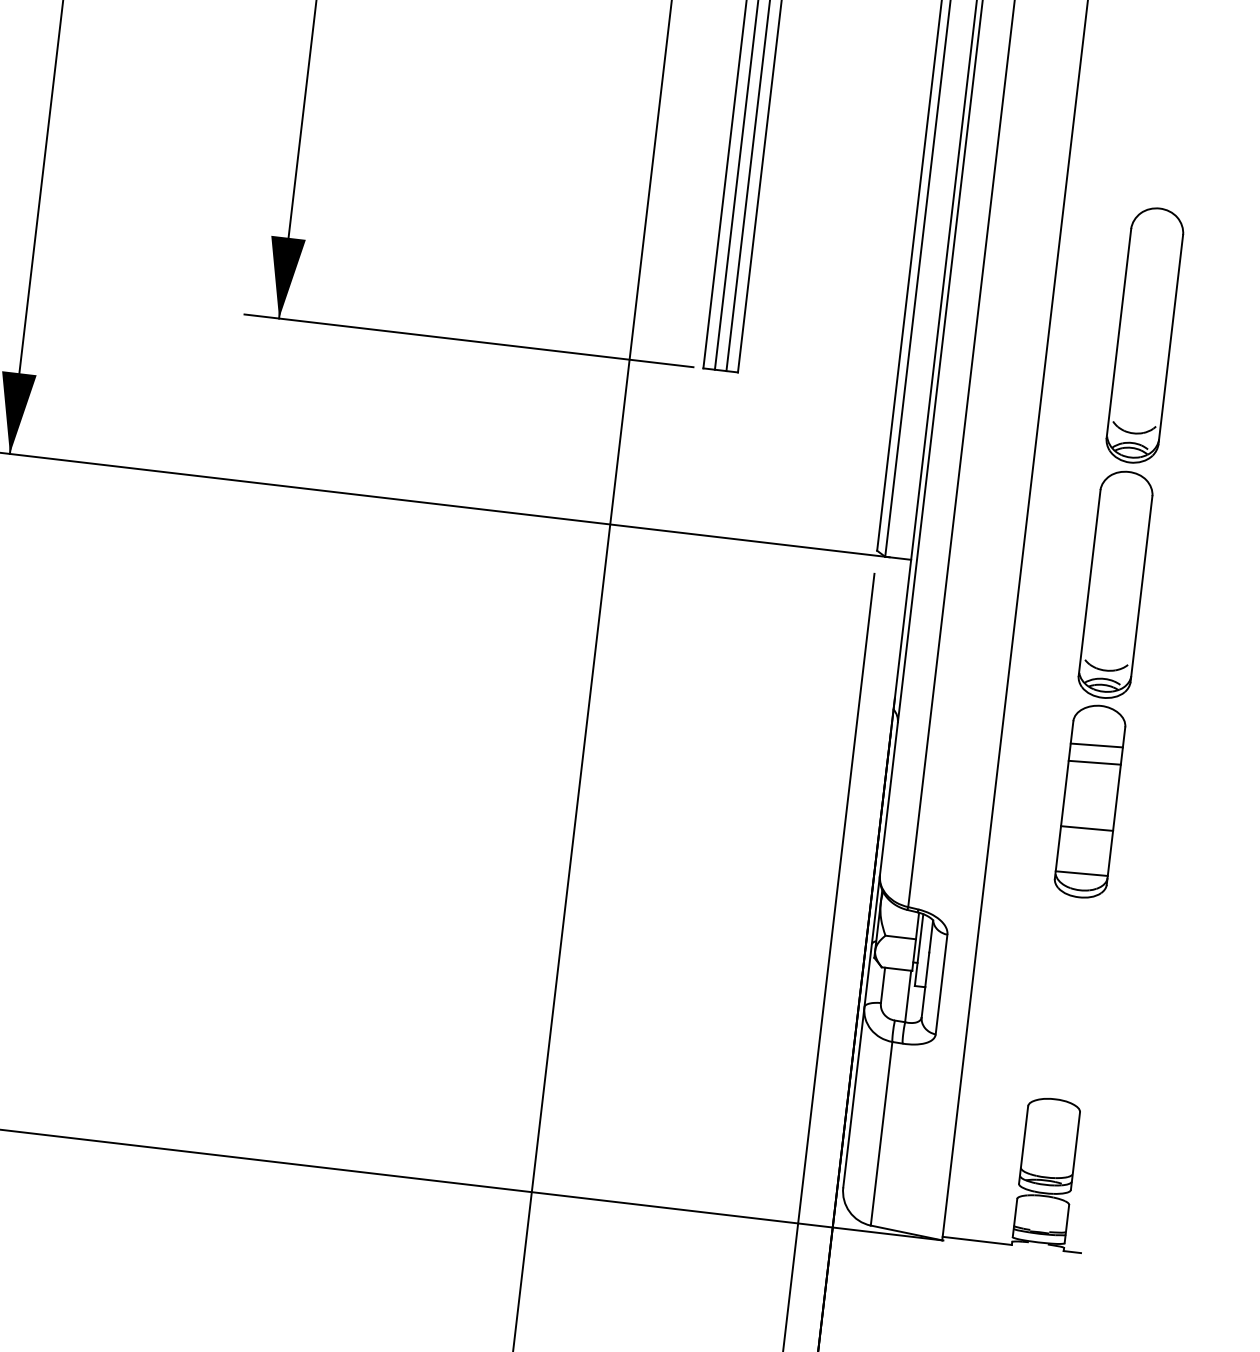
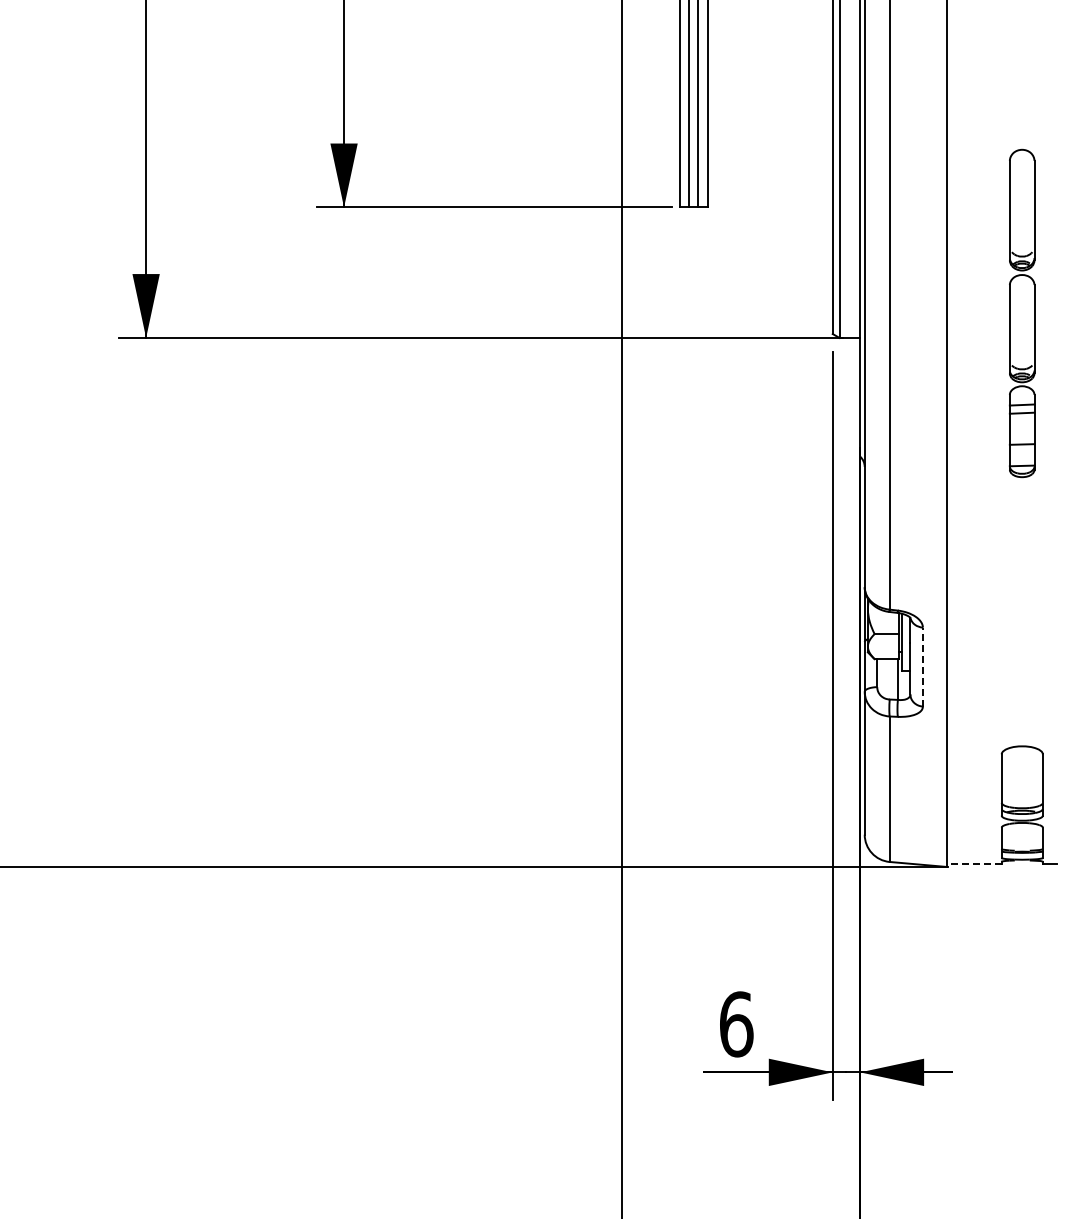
part: (1118, 552) -> (1021, 313), size x0.6
line: (941, 983) -> (922, 666), solid -> dashed
line: (976, 1241) -> (973, 864), solid -> dashed

